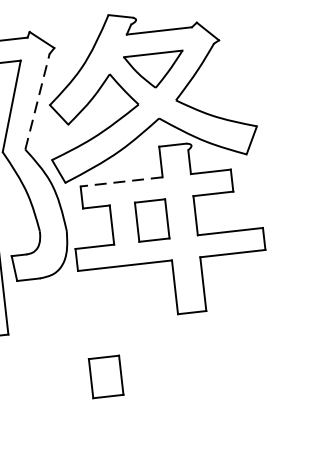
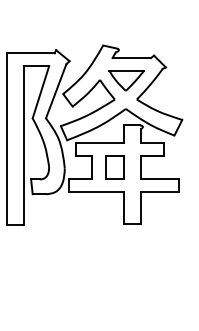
line: (38, 102) -> (56, 91), dashed -> solid
line: (120, 182) -> (99, 143), dashed -> solid
part: (104, 376) -> (77, 255), removed

